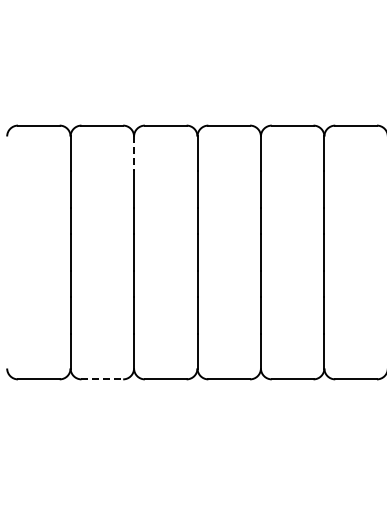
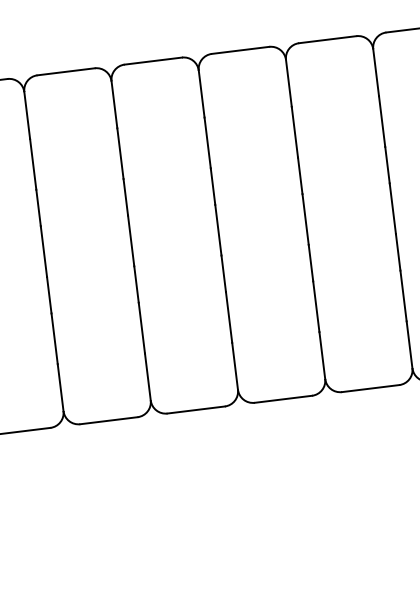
line: (134, 154) -> (115, 106), dashed -> solid
line: (102, 379) -> (109, 420), dashed -> solid

